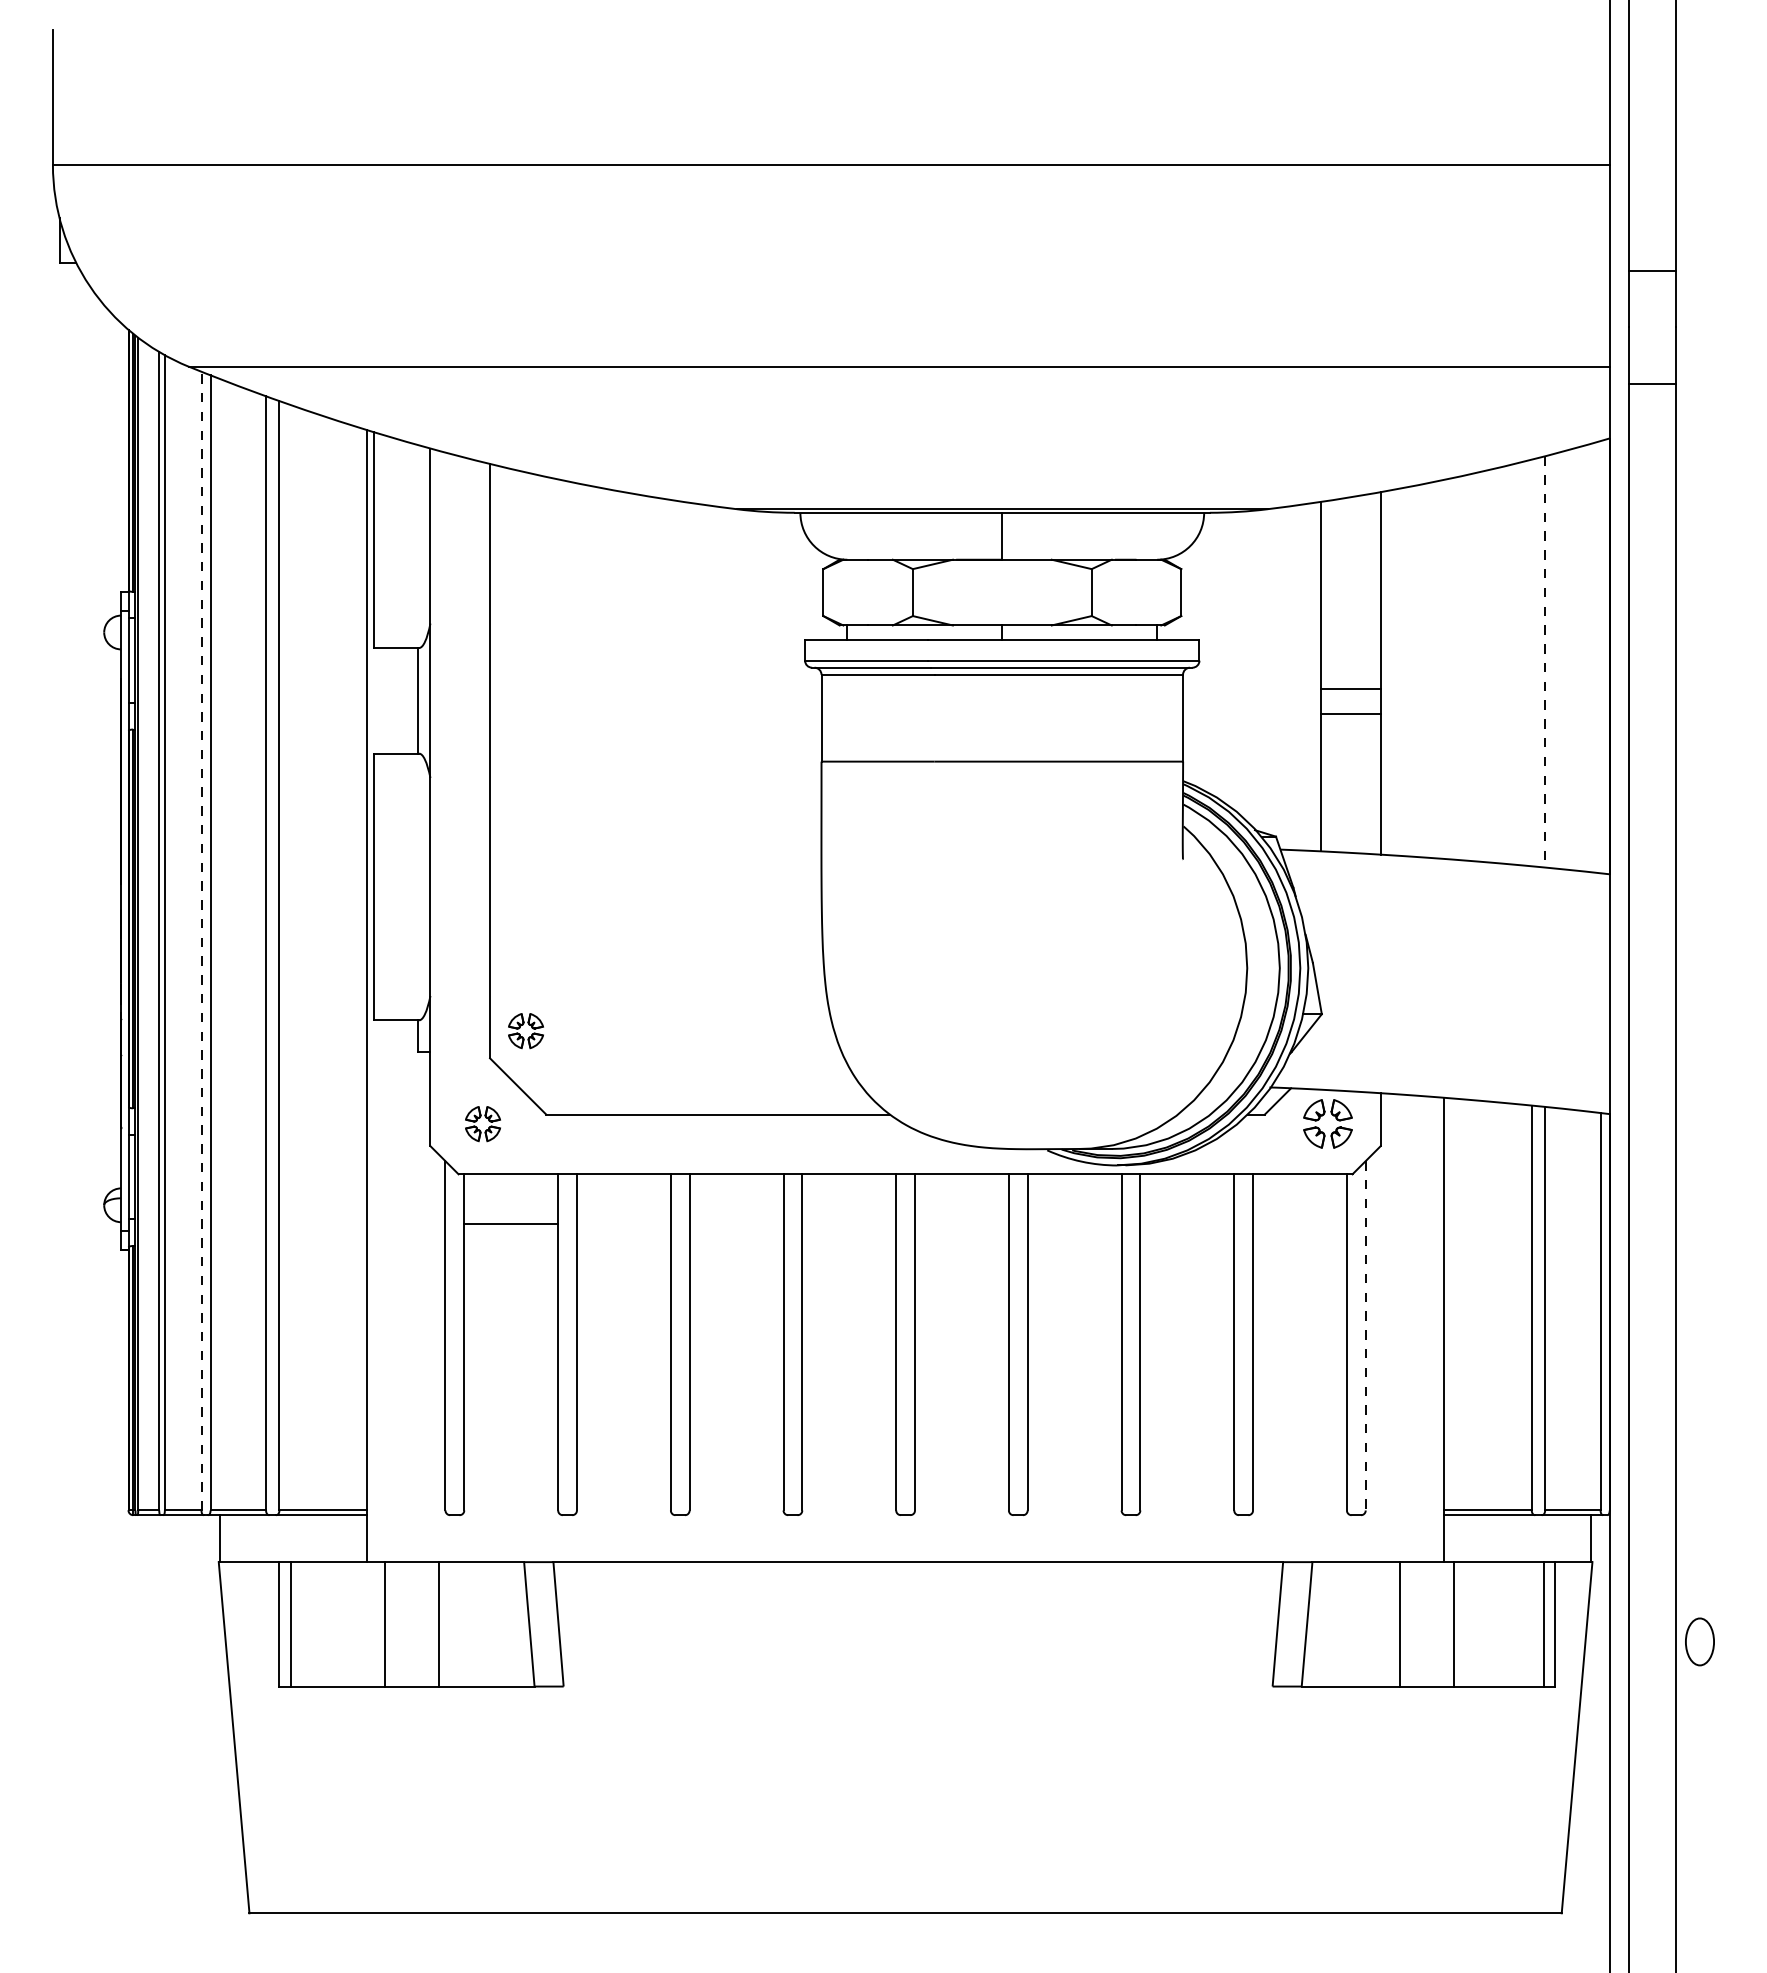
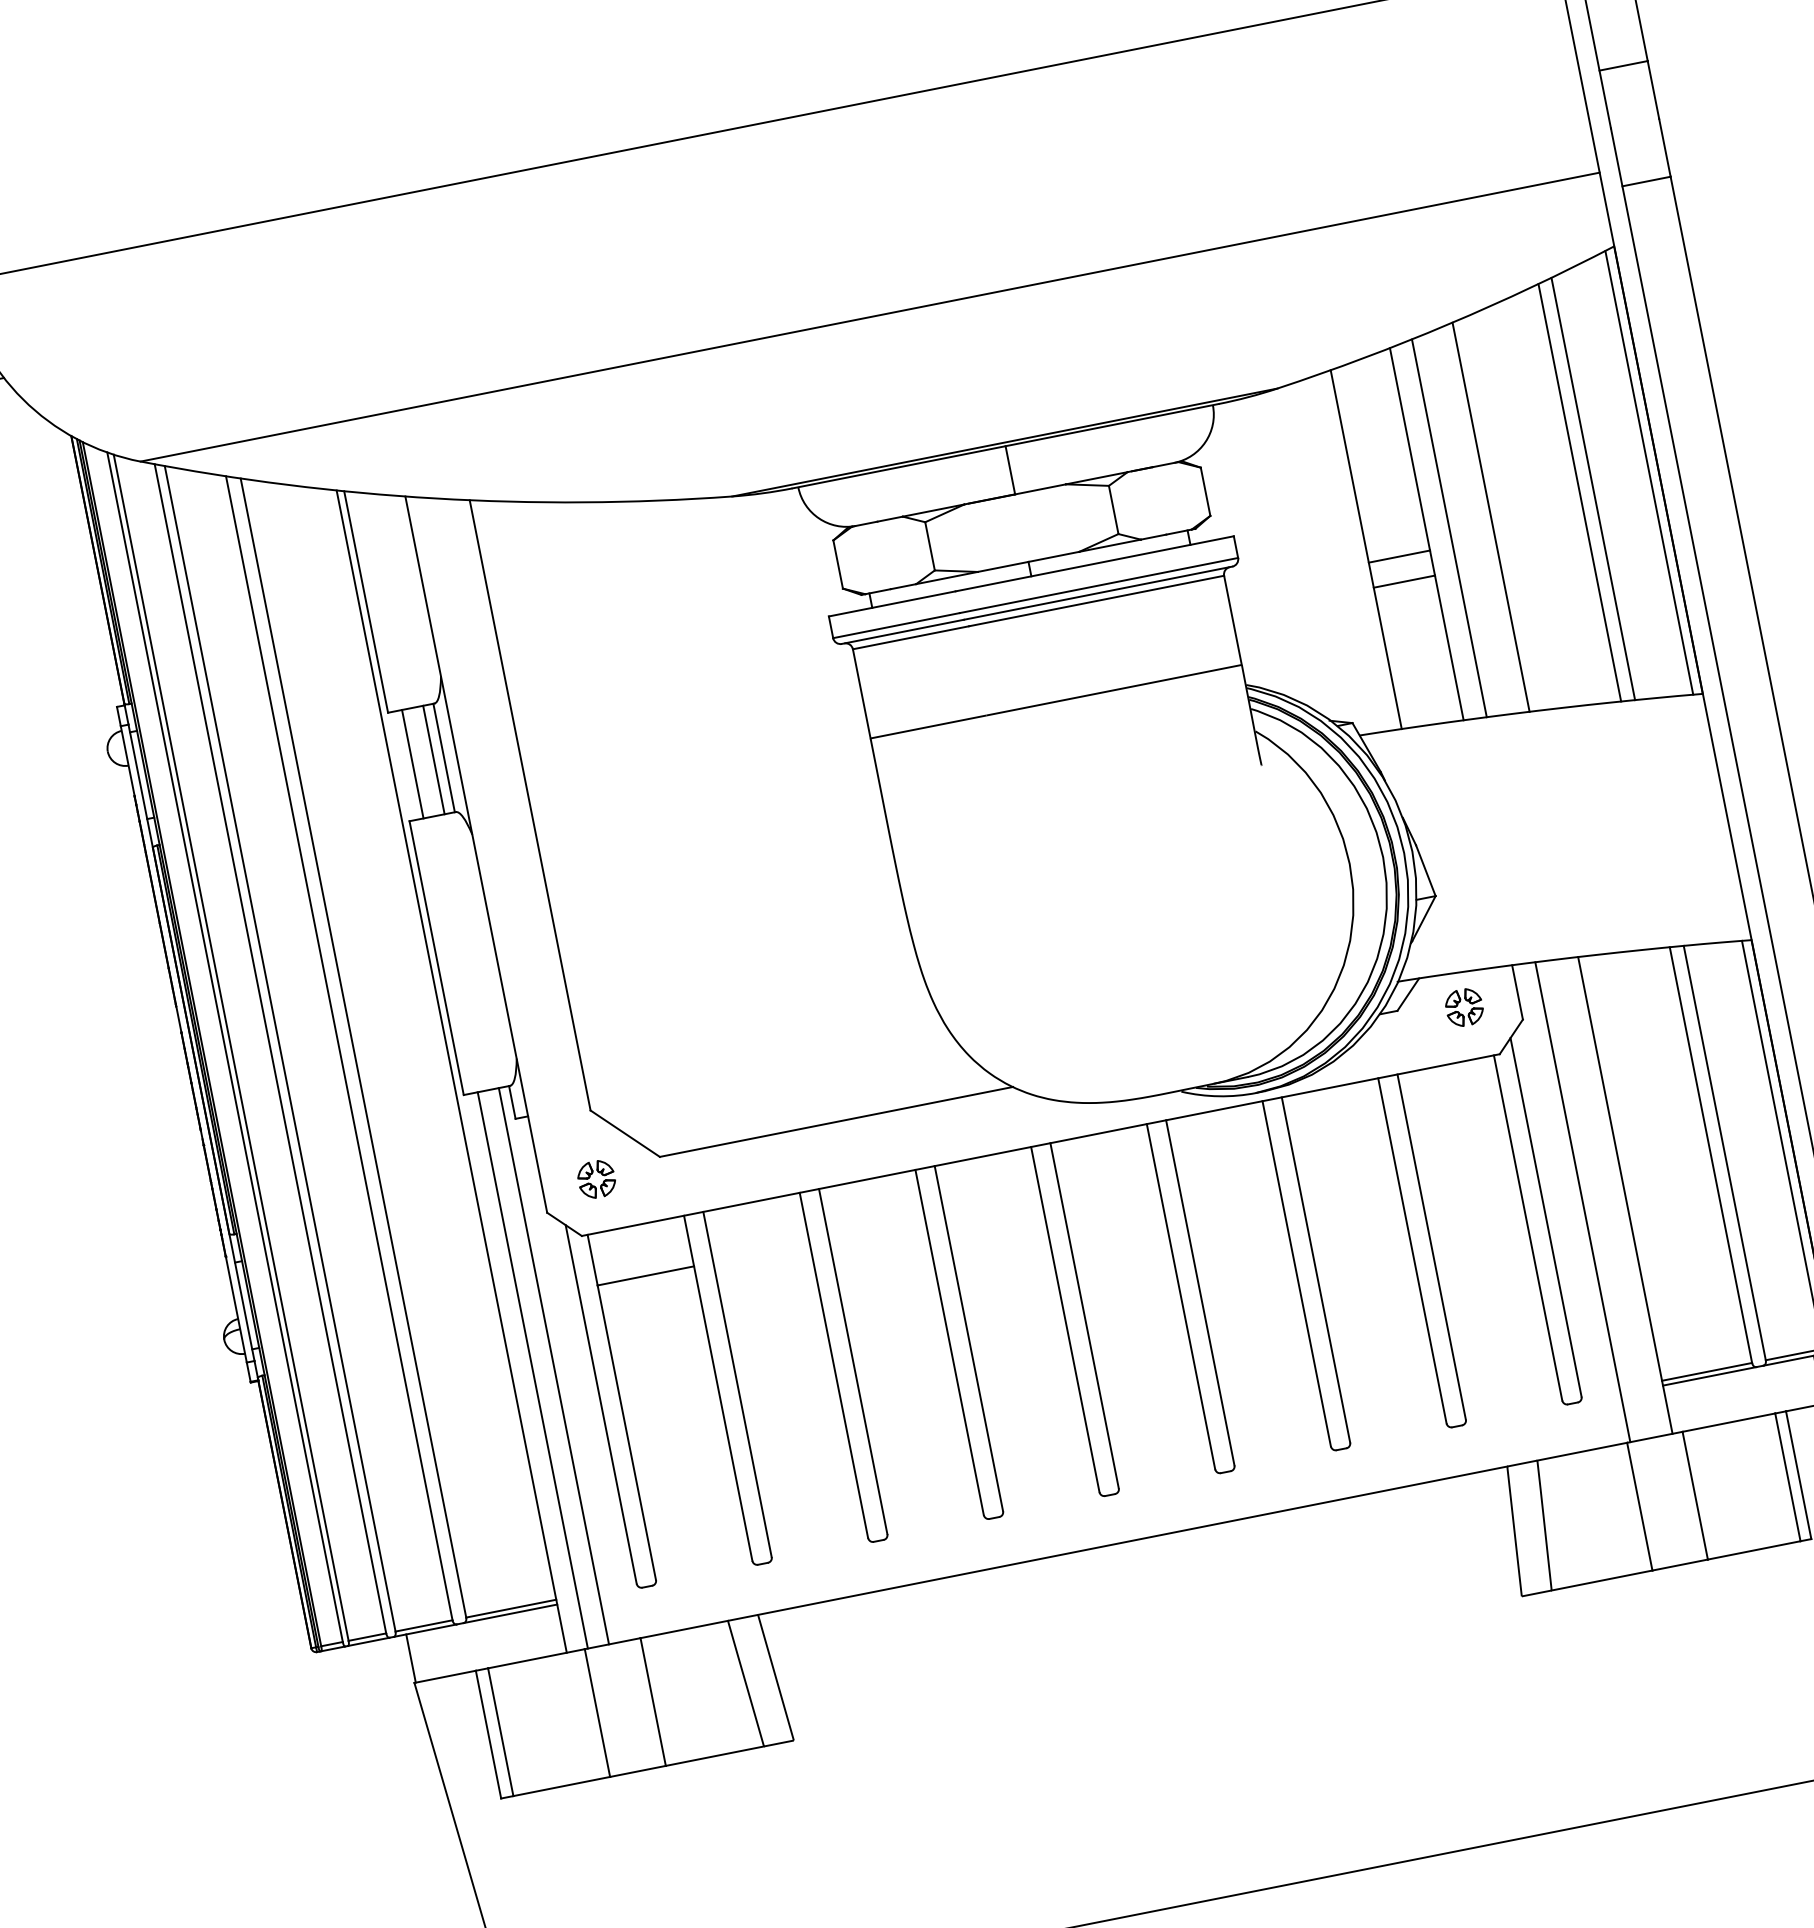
line: (1600, 657) -> (1649, 473), added
line: (1531, 662) -> (1579, 492), added
line: (1545, 662) -> (1593, 489), dashed -> solid
line: (1444, 669) -> (1491, 517), added
line: (1402, 672) -> (1448, 528), added
line: (387, 700) -> (412, 763), added
line: (408, 700) -> (434, 759), added
line: (201, 940) -> (270, 1048), dashed -> solid
part: (525, 1031) -> (621, 1075), removed
part: (1328, 1124) -> (1464, 1007), size x0.71
line: (387, 1291) -> (532, 1370), added
line: (408, 1291) -> (554, 1366), added
line: (1402, 1328) -> (1582, 1202), added
line: (1365, 1335) -> (1545, 1217), dashed -> solid

